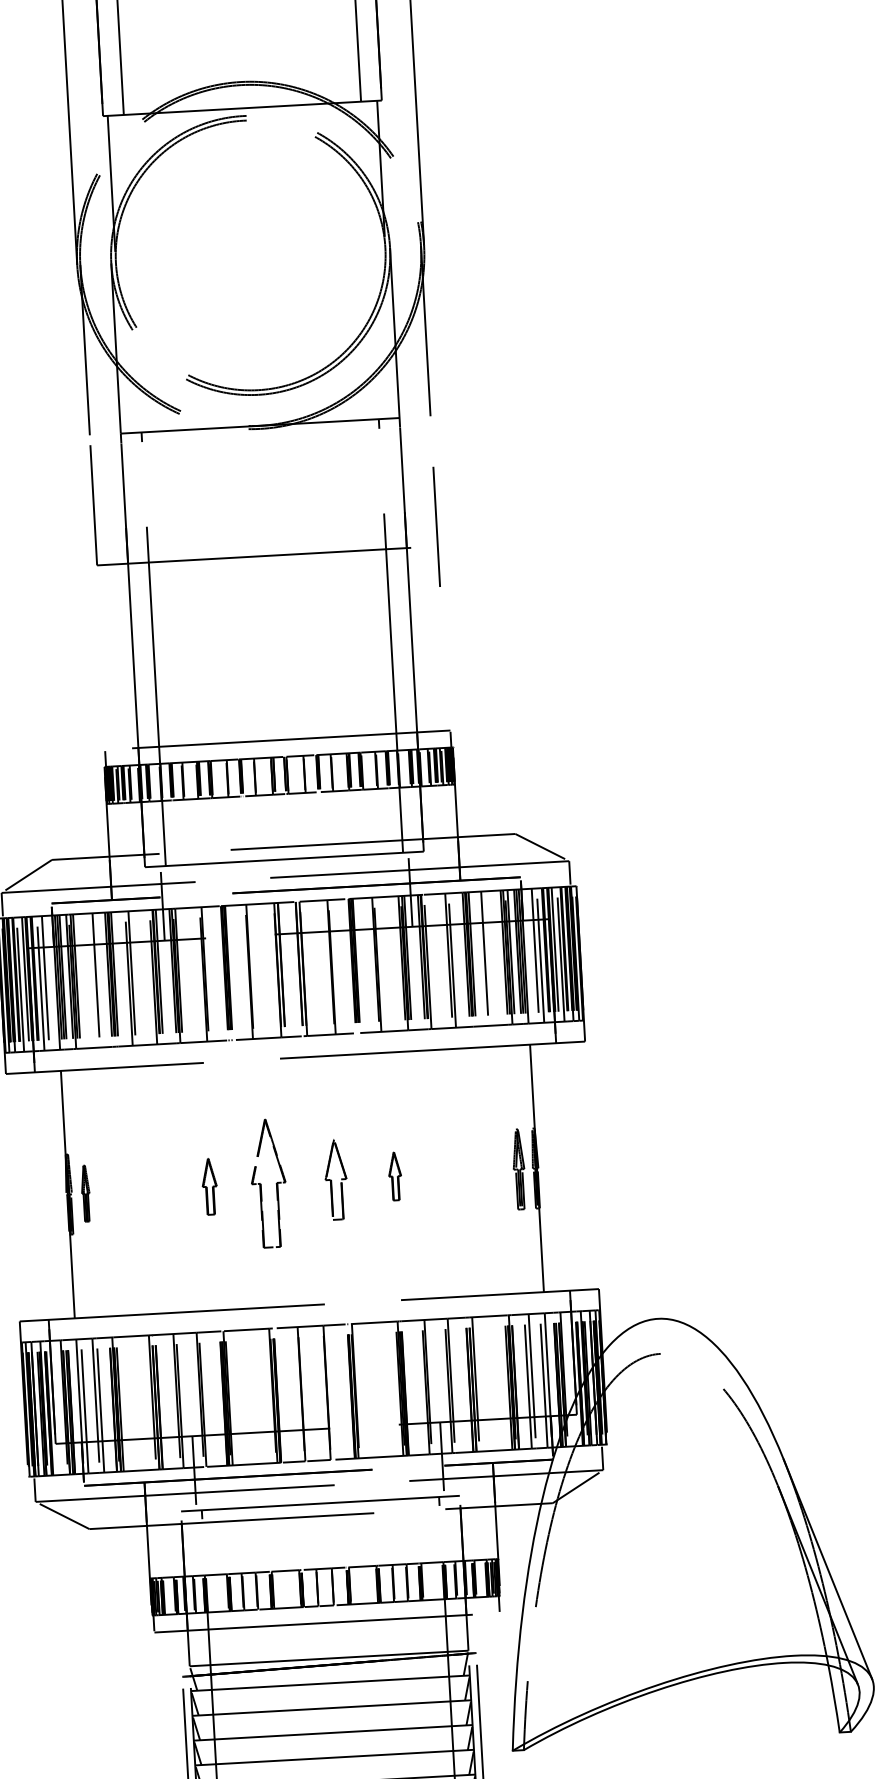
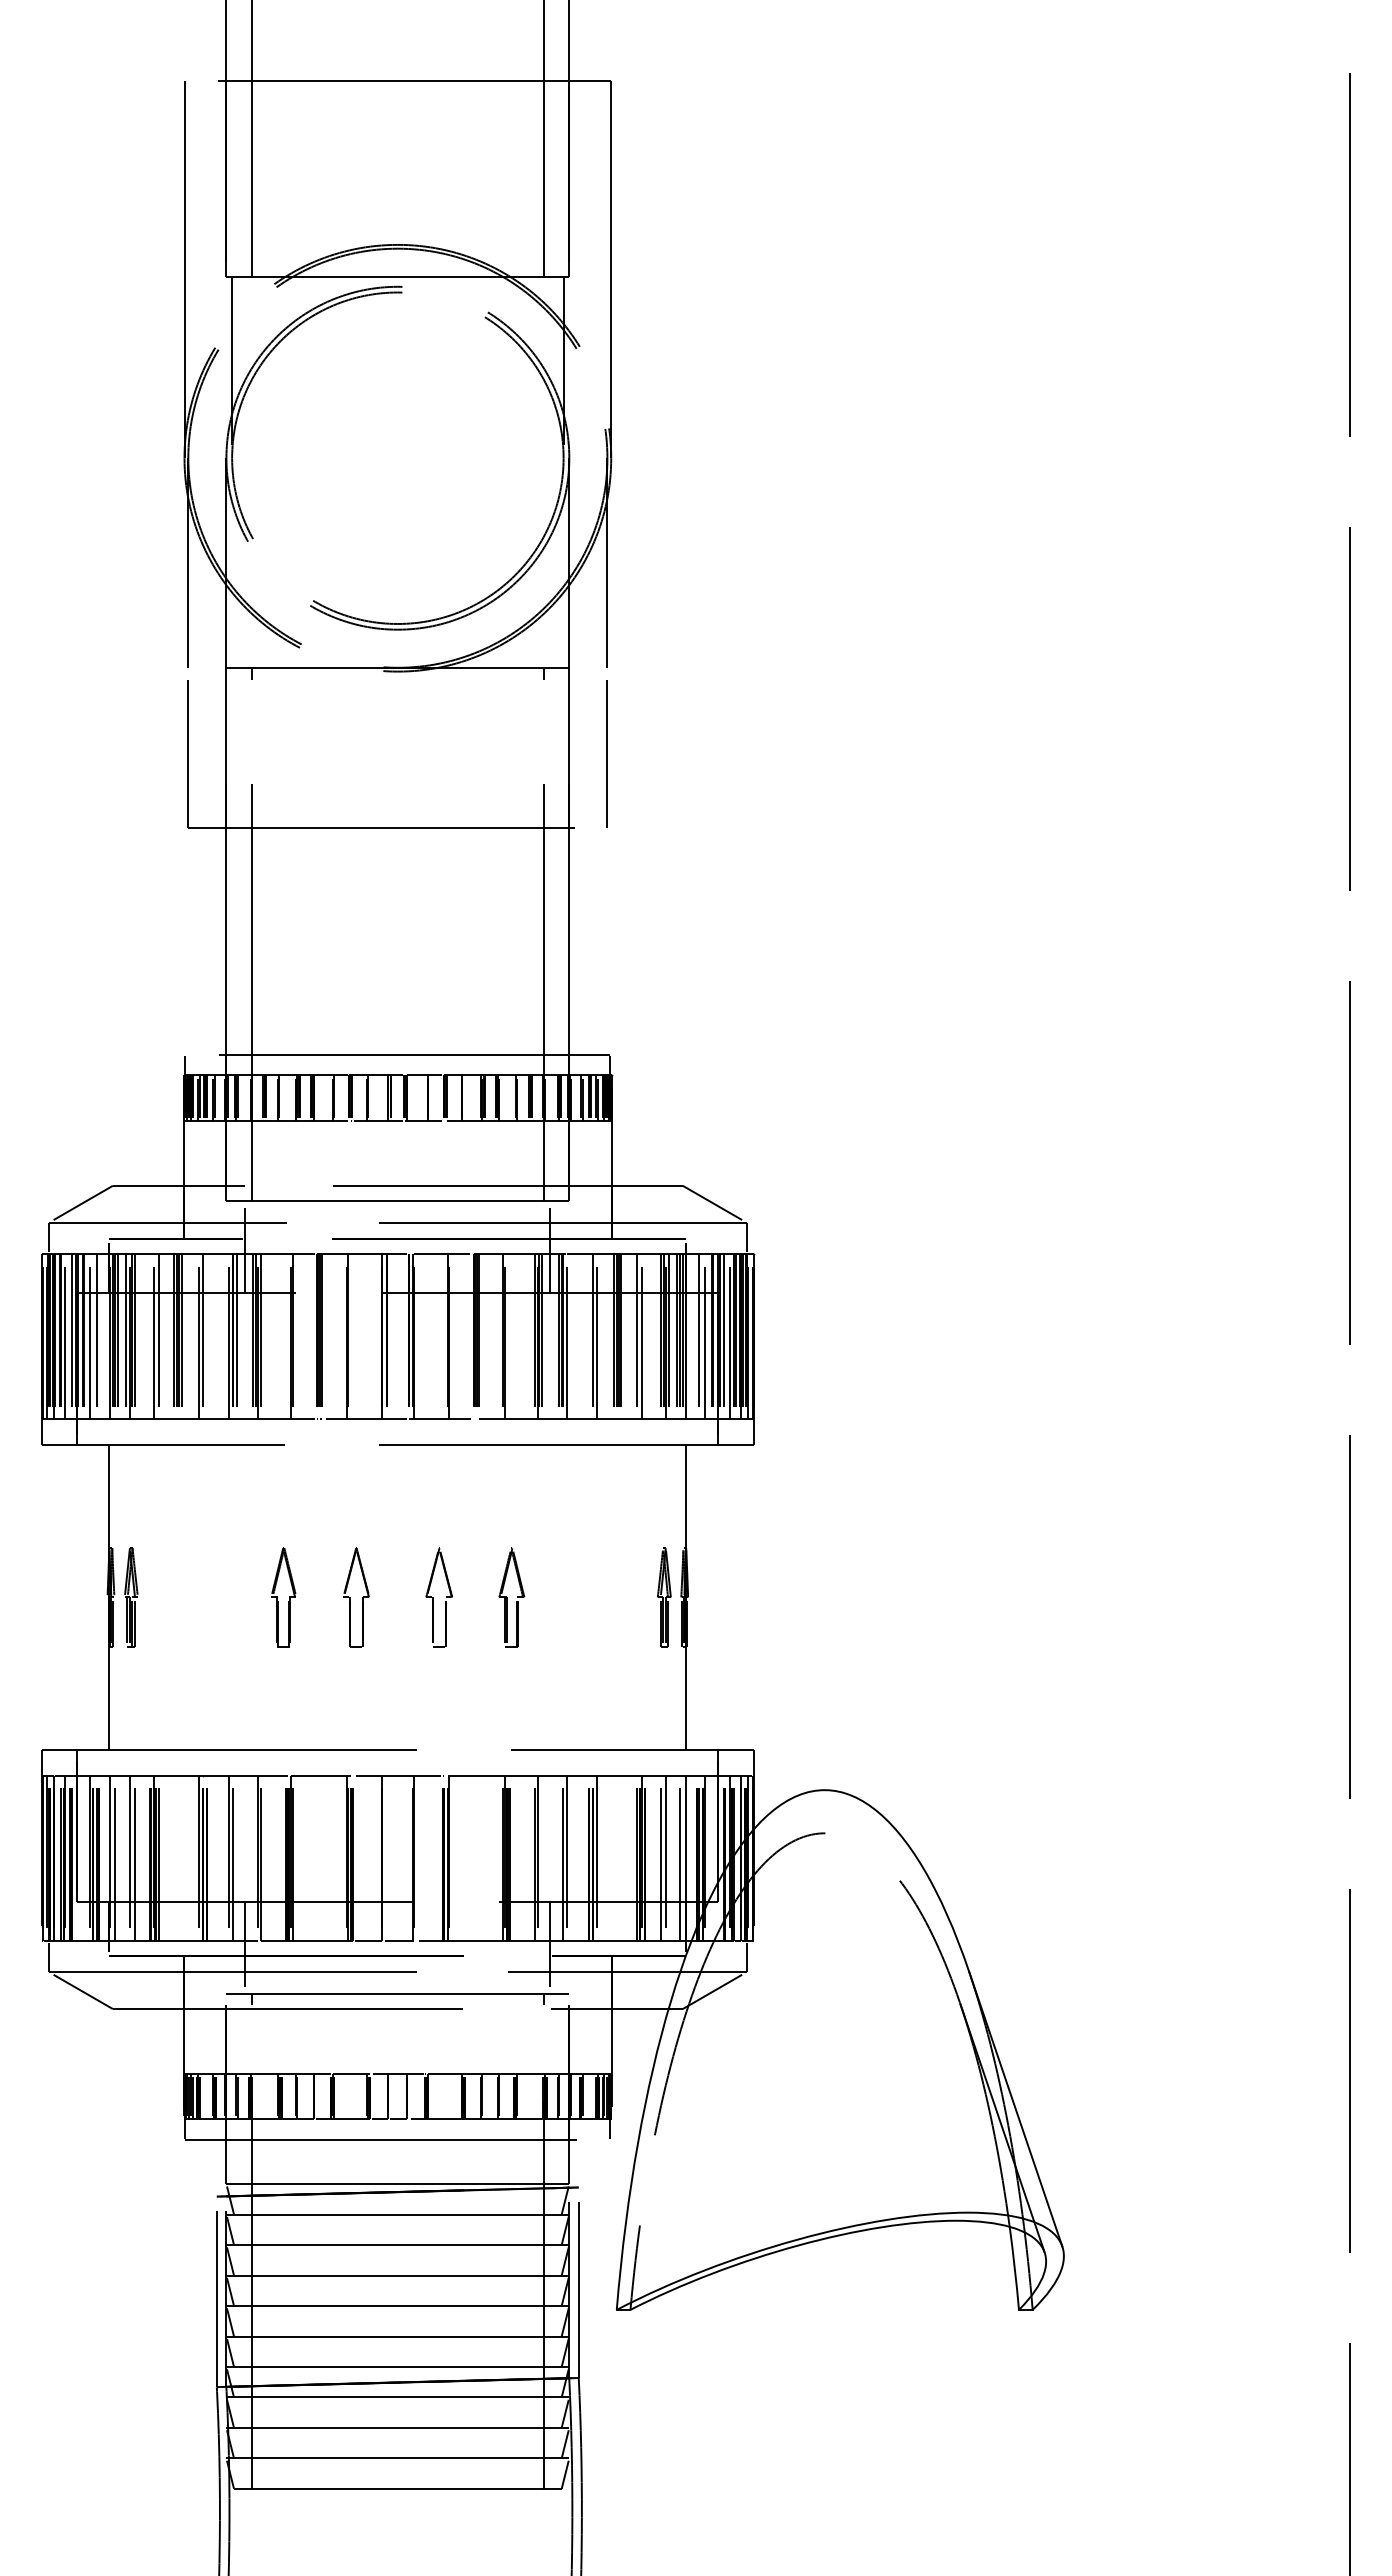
line: (435, 526) -> (606, 753), moved
line: (488, 958) -> (641, 1336), added
line: (91, 980) -> (153, 1336), added
part: (394, 1176) -> (511, 1597), size x1.67
part: (268, 1183) -> (356, 1597), size x0.62
part: (209, 1186) -> (283, 1597), size x1.43
part: (85, 1193) -> (131, 1597), size x1.43

